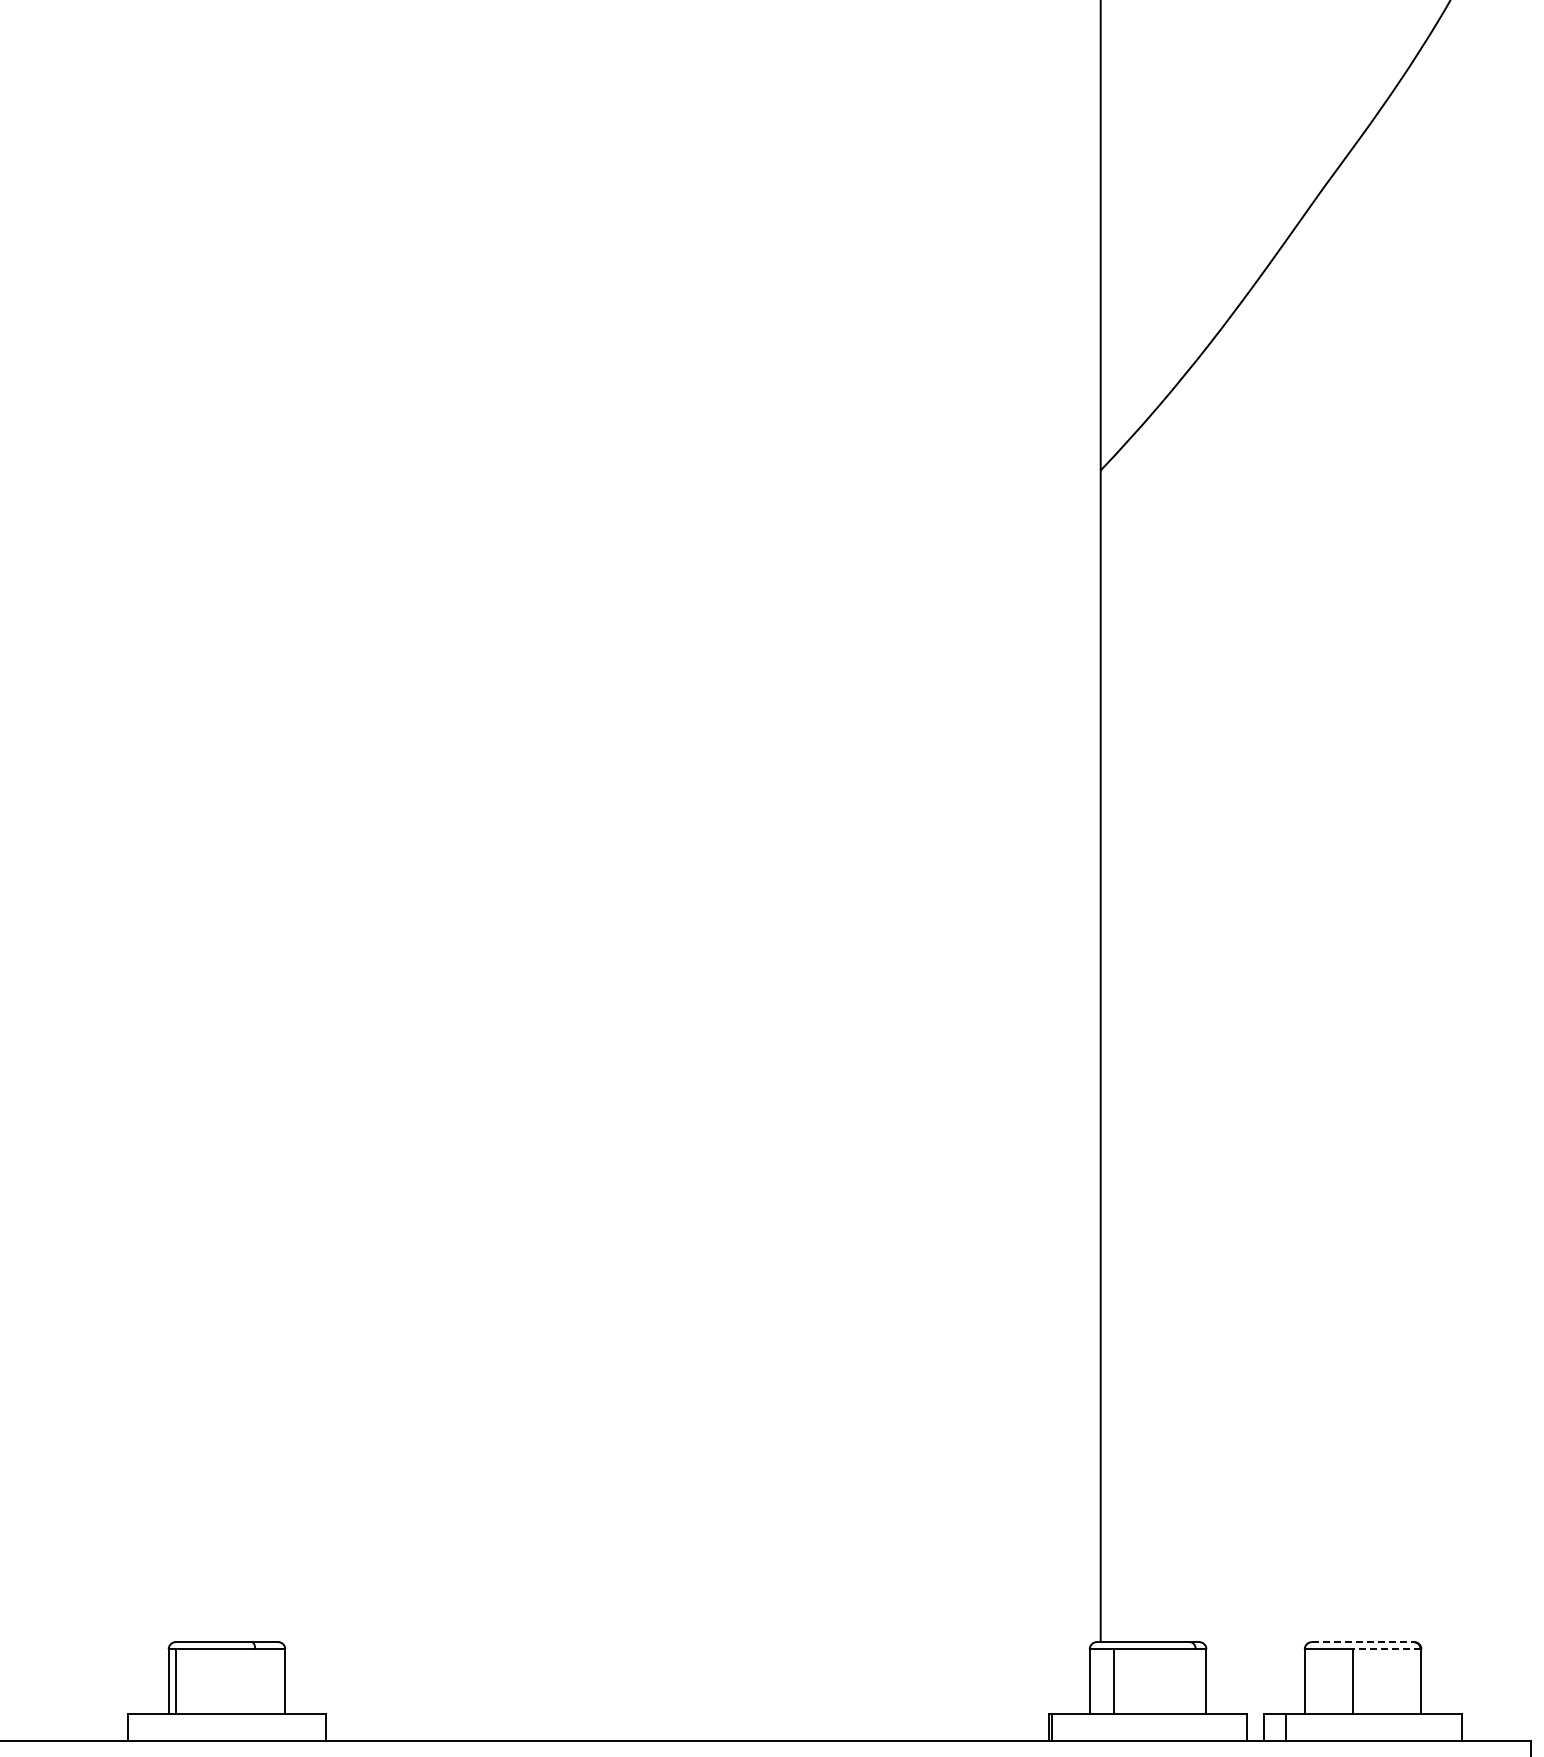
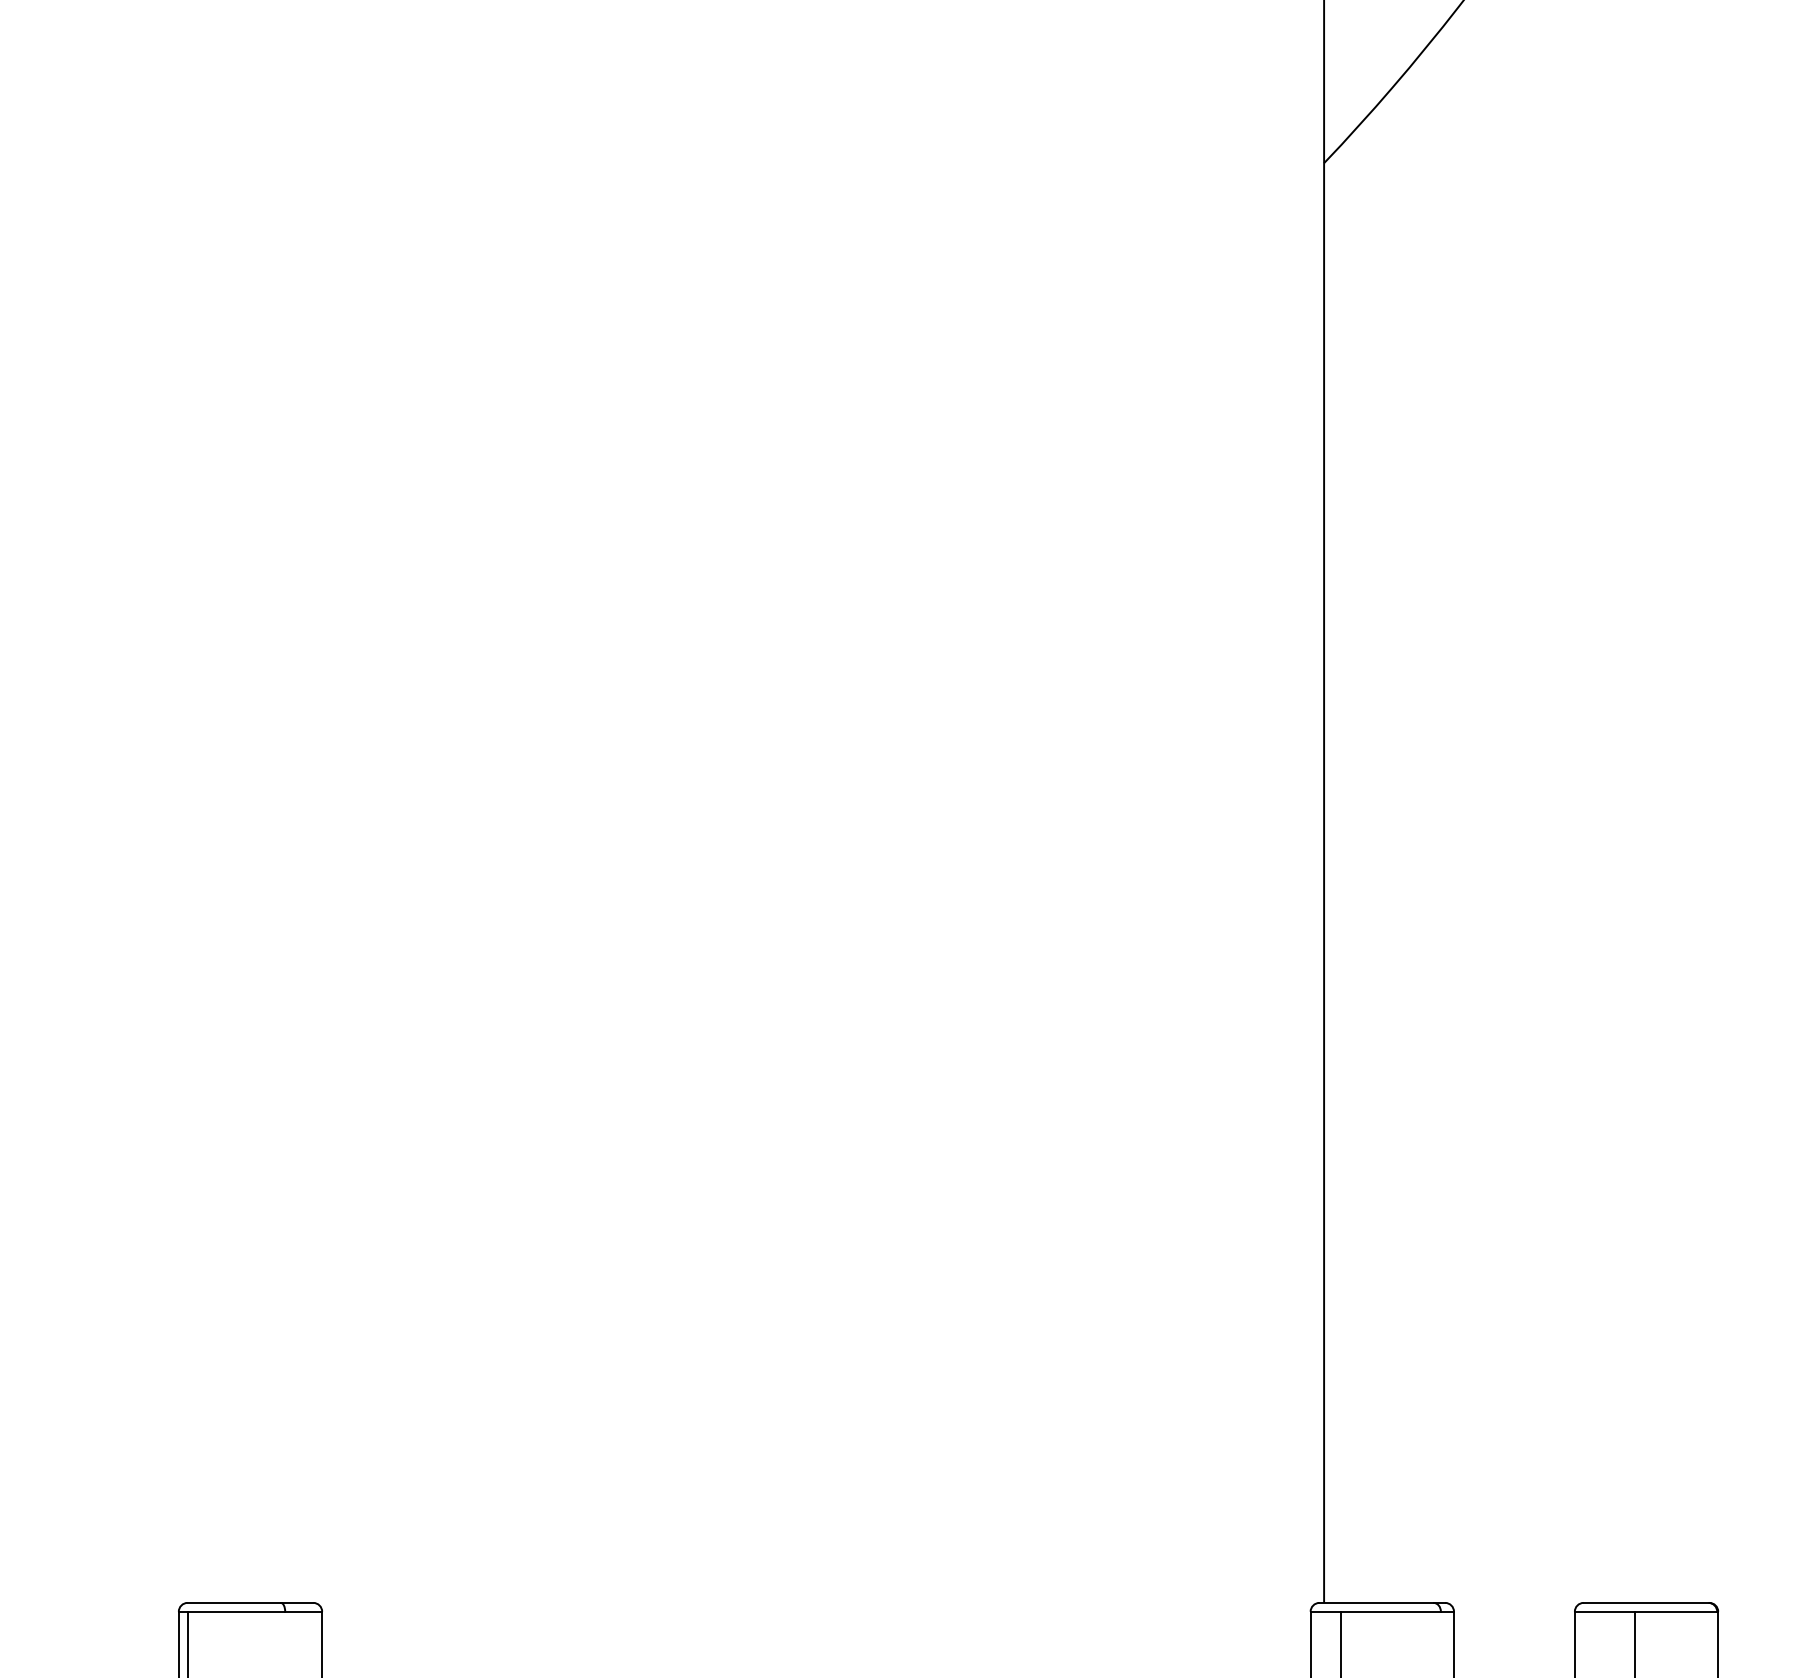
line: (1362, 1642) -> (1645, 1603), dashed -> solid
line: (1387, 1649) -> (1676, 1612), dashed -> solid

